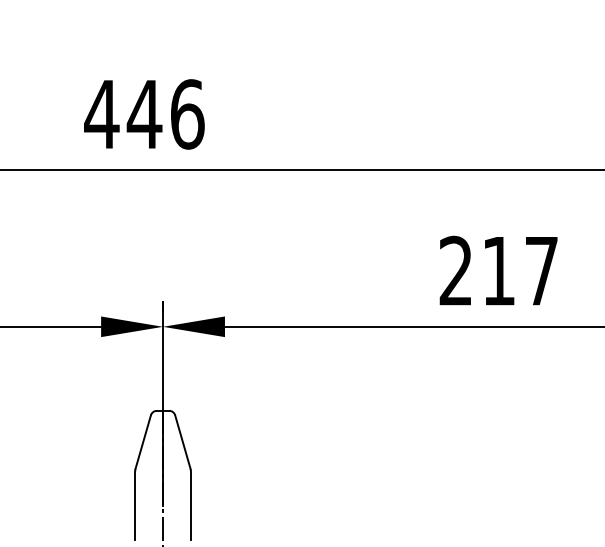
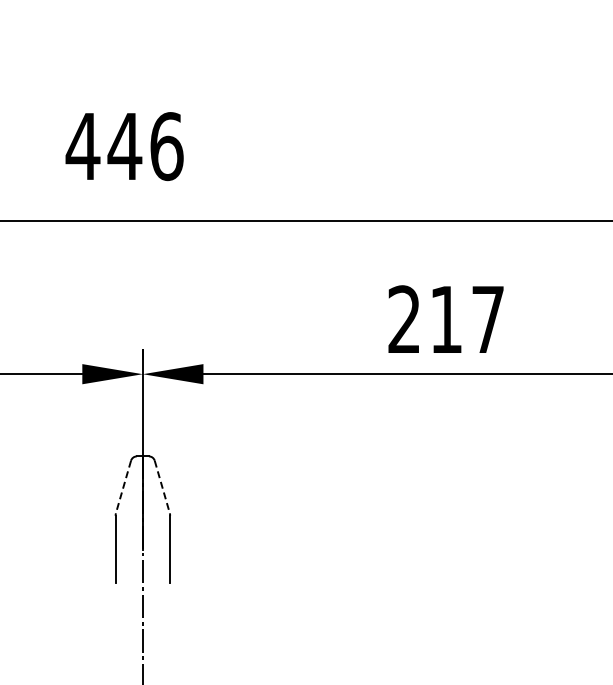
text: (144, 114) -> (124, 146), moved
text: (498, 269) -> (445, 318), moved
line: (143, 442) -> (123, 487), solid -> dashed
line: (183, 442) -> (162, 487), solid -> dashed

